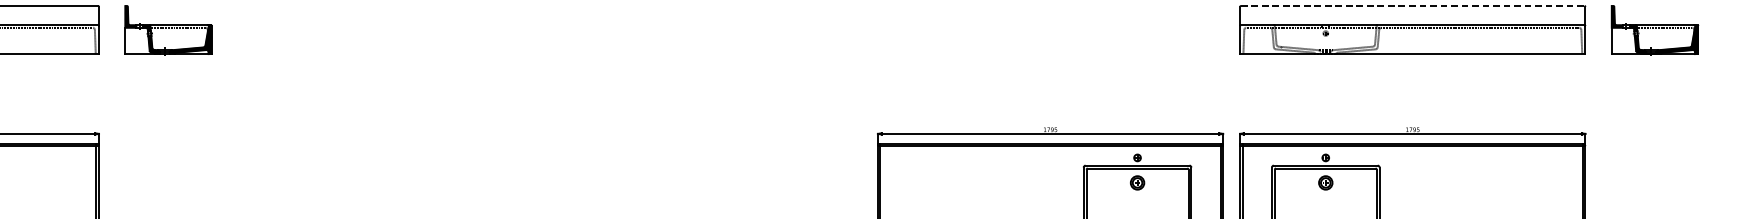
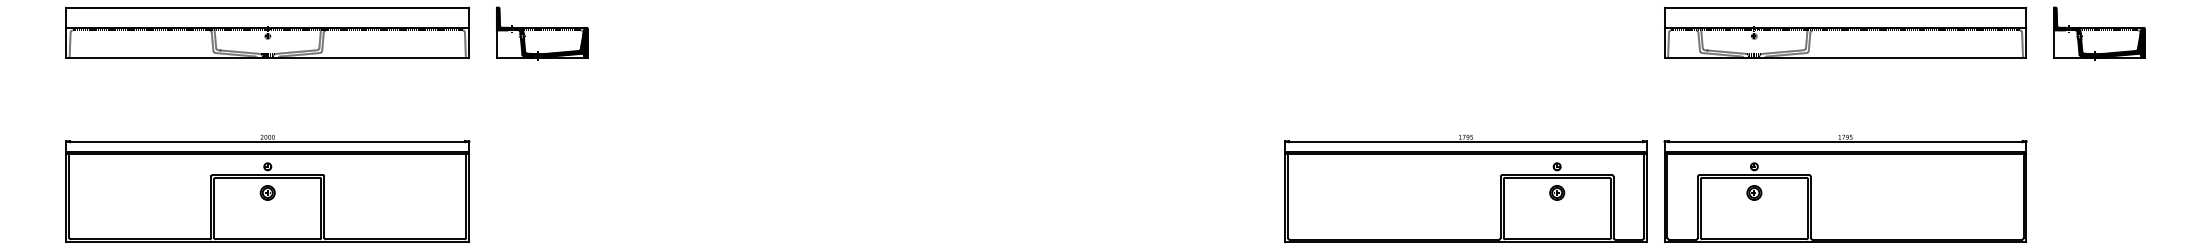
line: (1413, 5) -> (1846, 7), dashed -> solid

